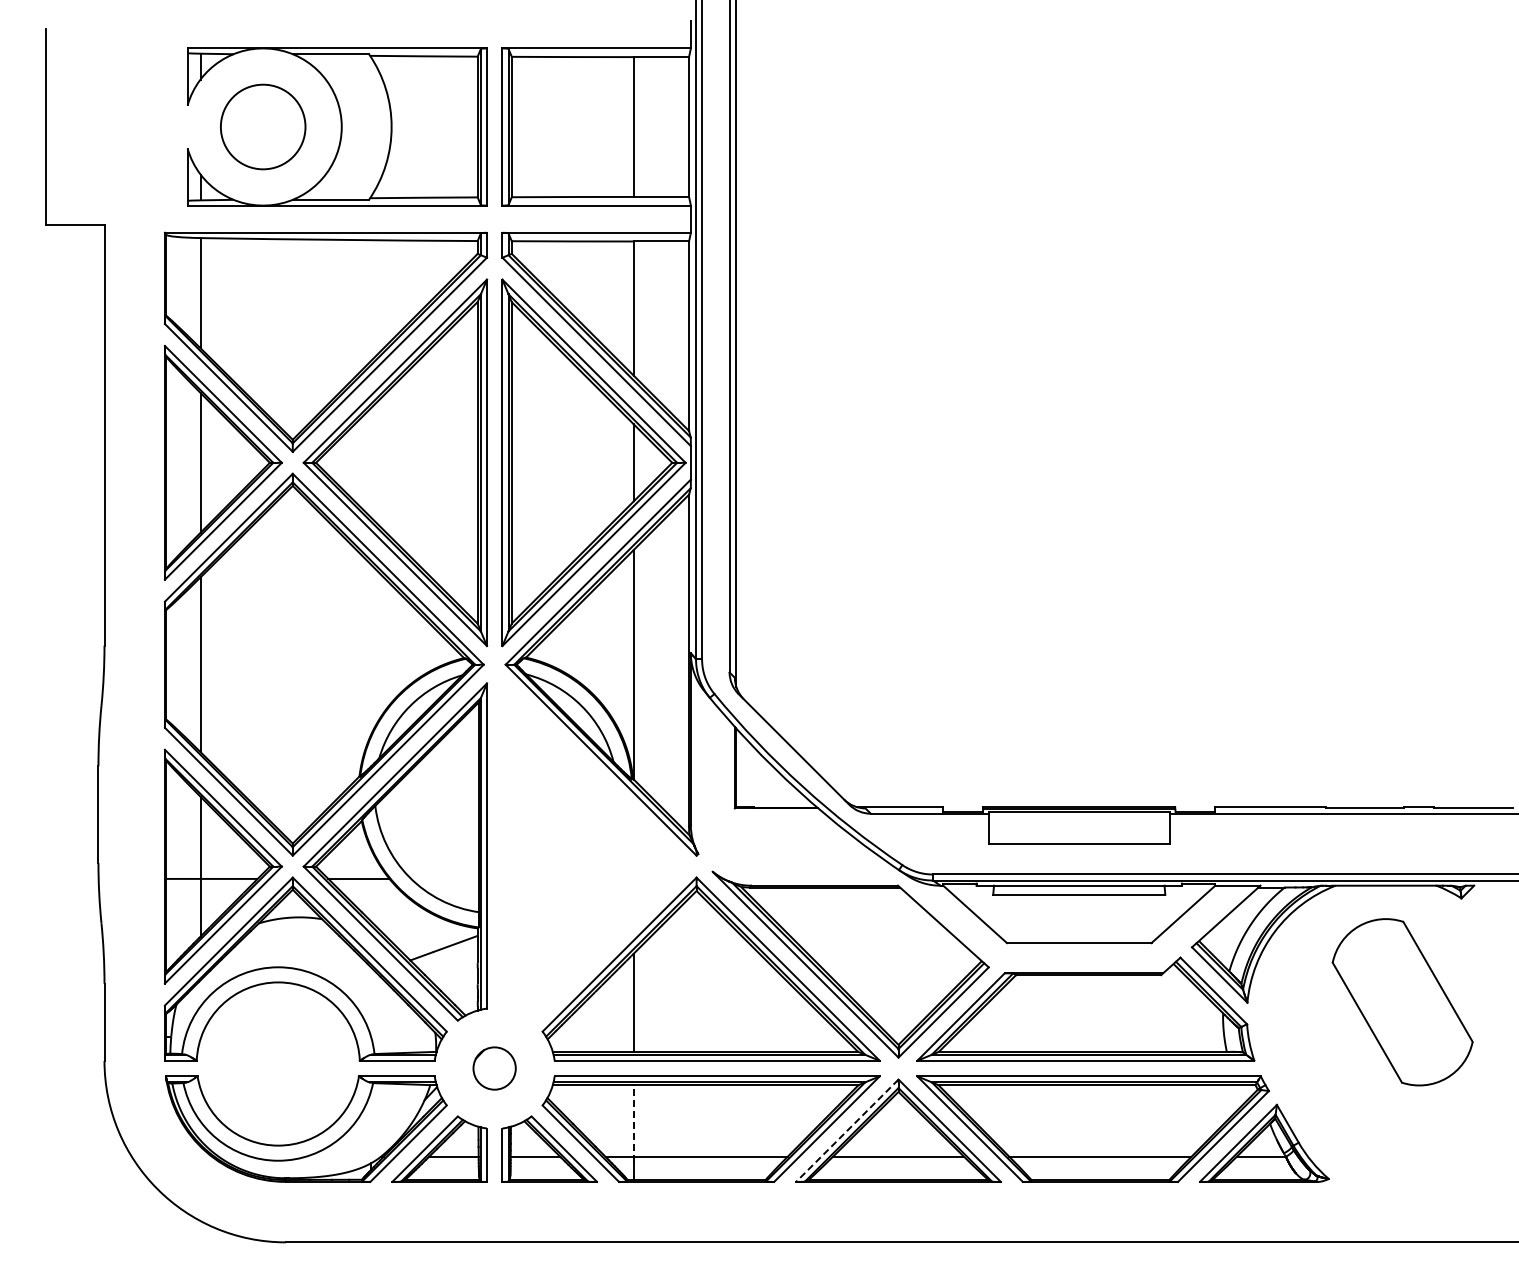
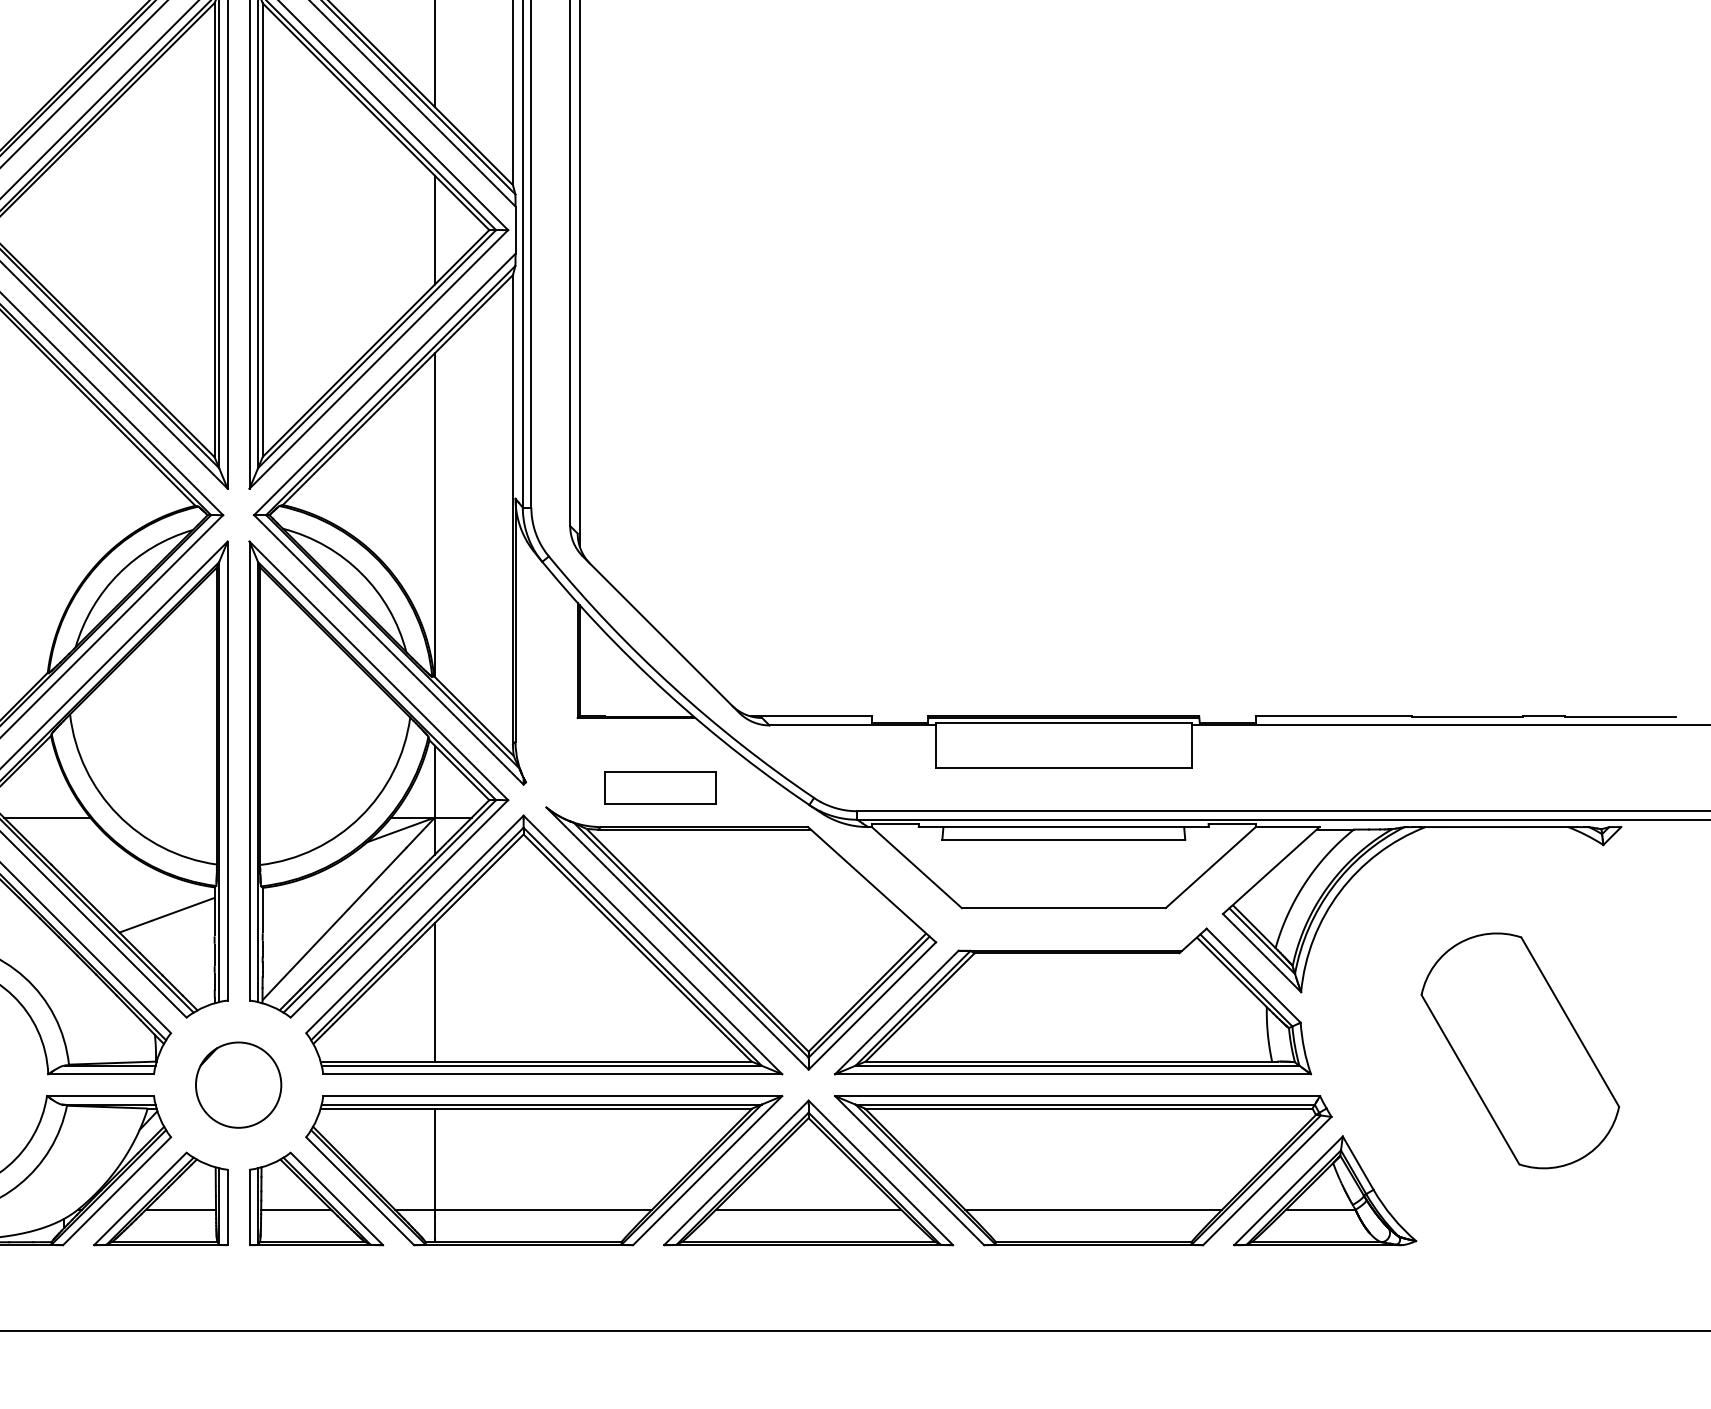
part: (593, 851) -> (378, 778), added
part: (793, 857) -> (660, 787), added
part: (1402, 1002) -> (1520, 1051), moved
circle: (494, 1068) -> (238, 1085), size x1.43
line: (633, 1122) -> (434, 1161), dashed -> solid
line: (847, 1131) -> (736, 1174), dashed -> solid

